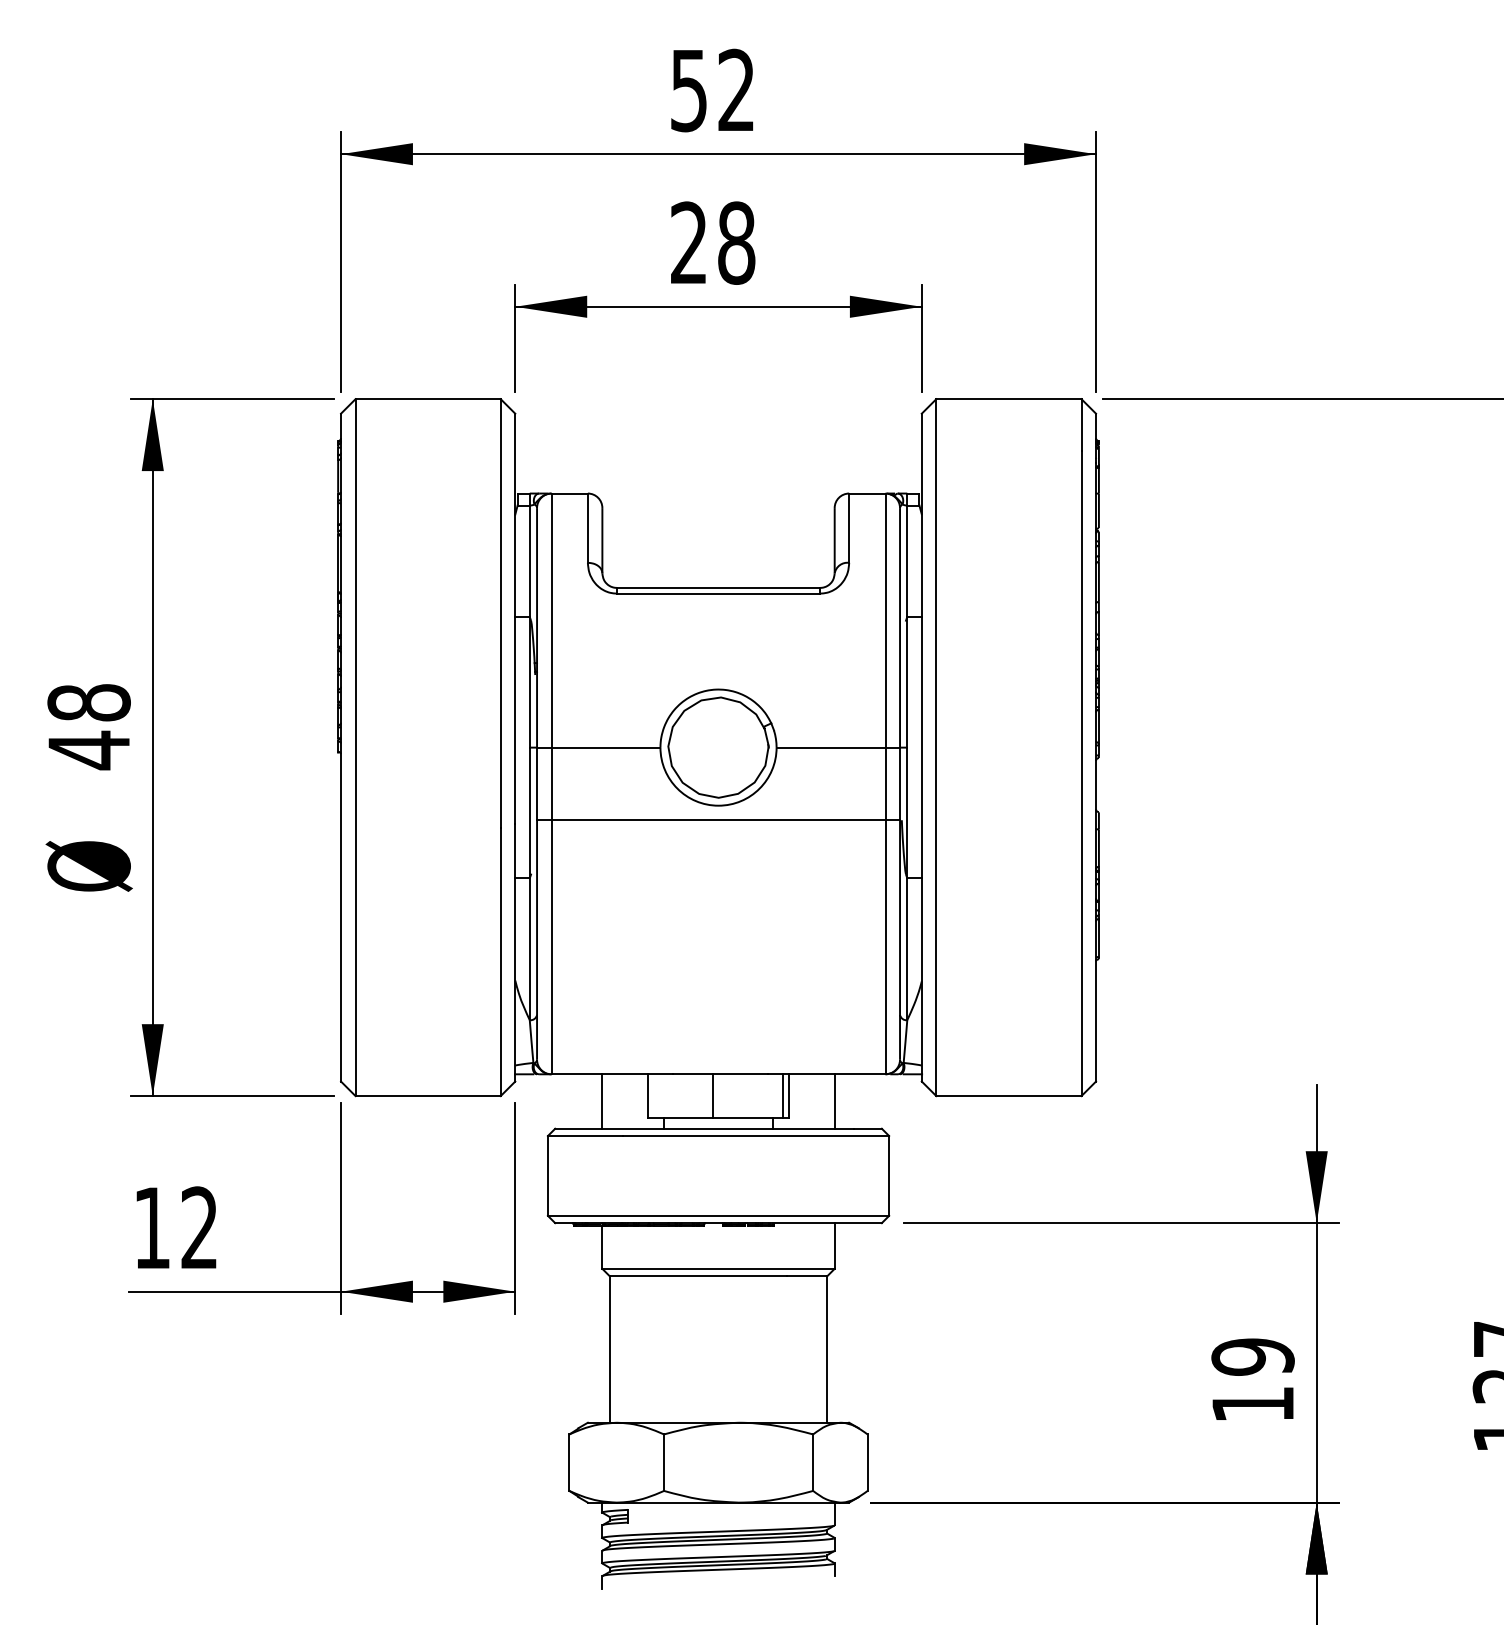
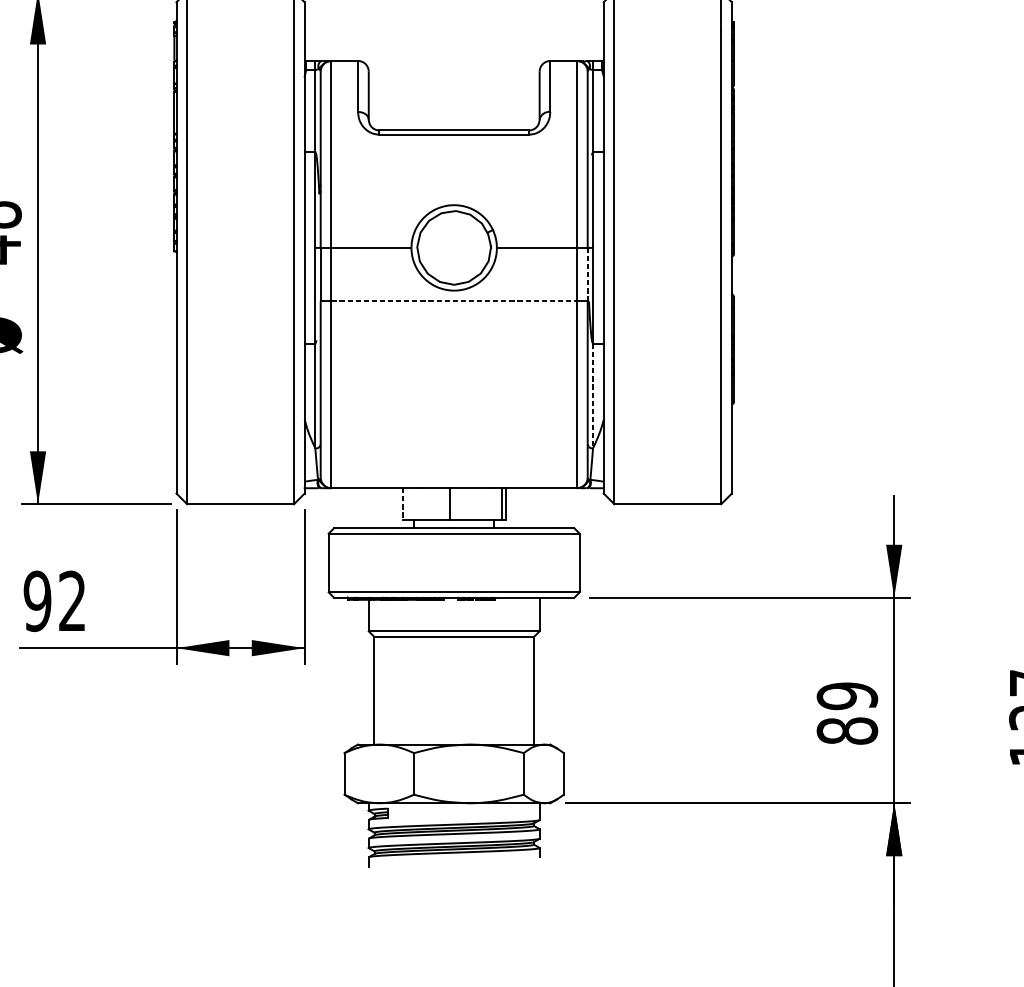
line: (900, 784) -> (588, 275), solid -> dashed
line: (718, 820) -> (454, 301), solid -> dashed
line: (907, 949) -> (593, 396), solid -> dashed
line: (648, 1096) -> (402, 504), solid -> dashed
line: (602, 1101) -> (368, 508), removed
line: (834, 1101) -> (539, 508), removed
text: (151, 1227) -> (37, 600), 12 -> 92
text: (1252, 1404) -> (846, 731), 19 -> 89

